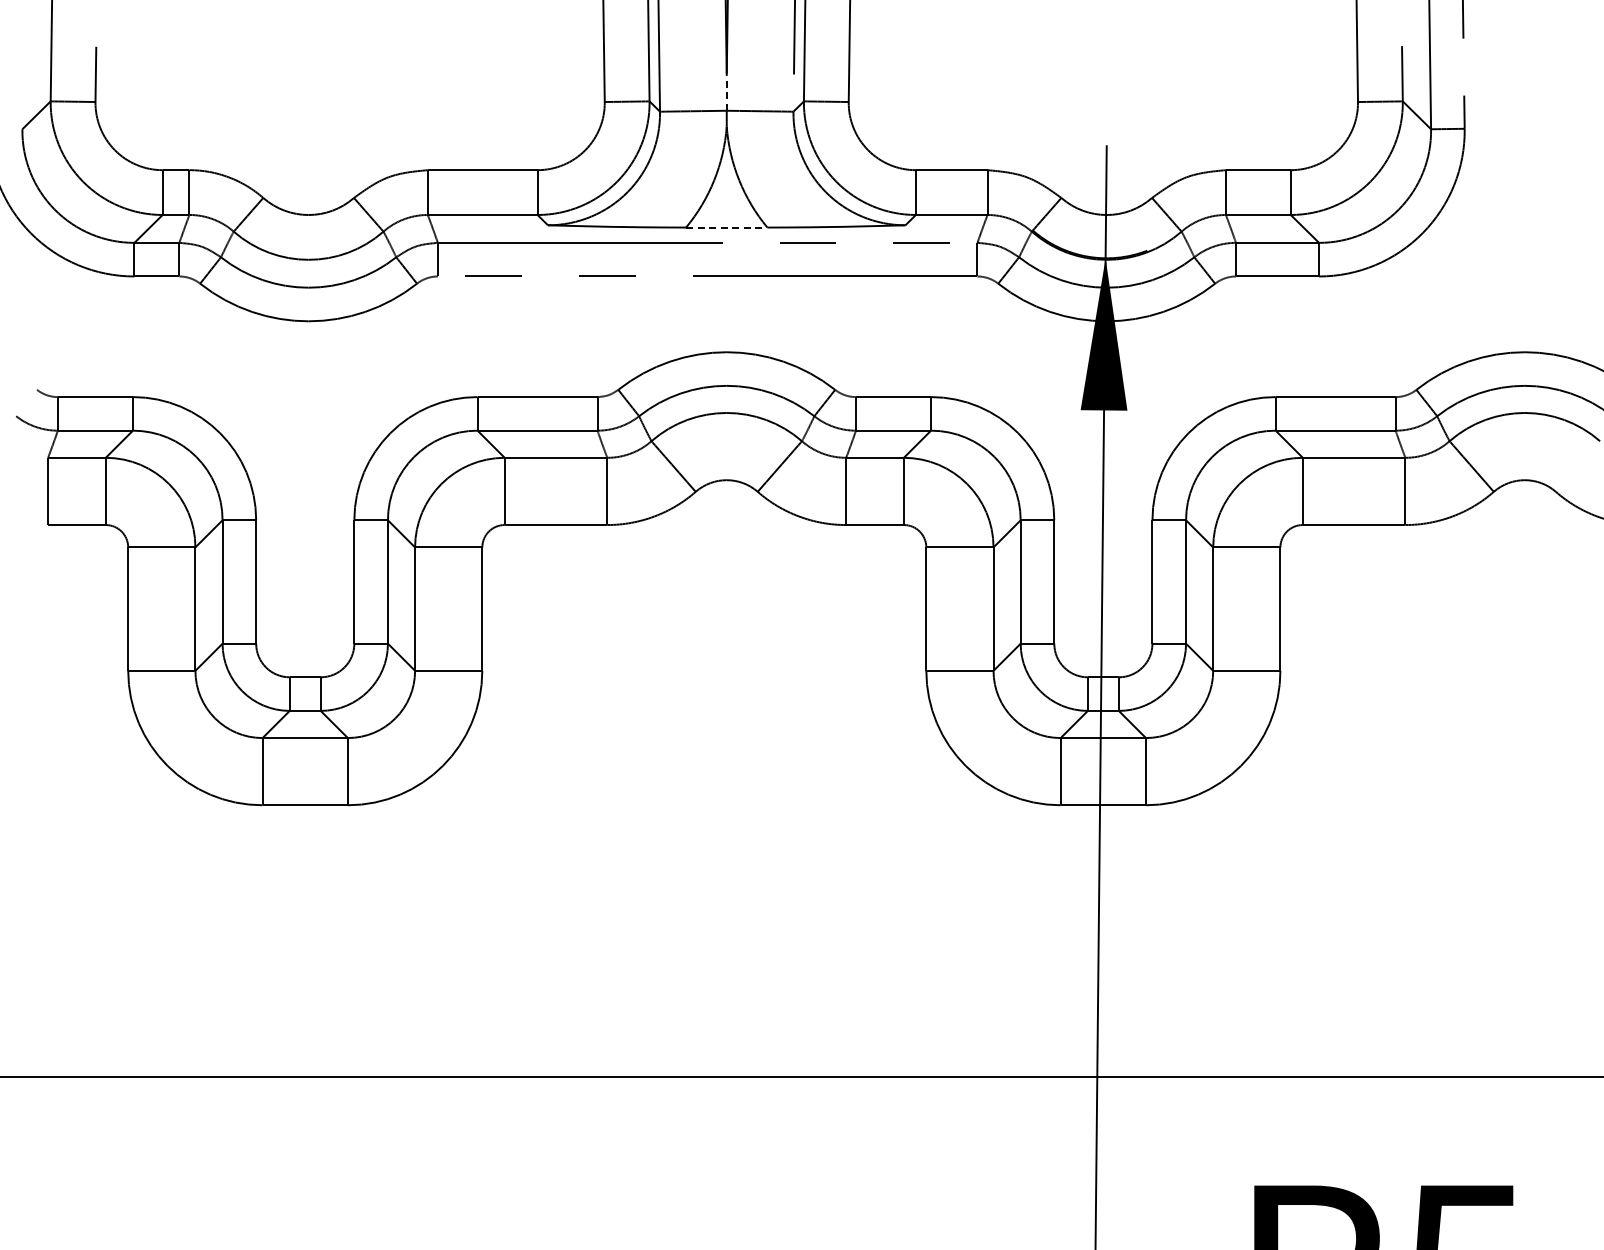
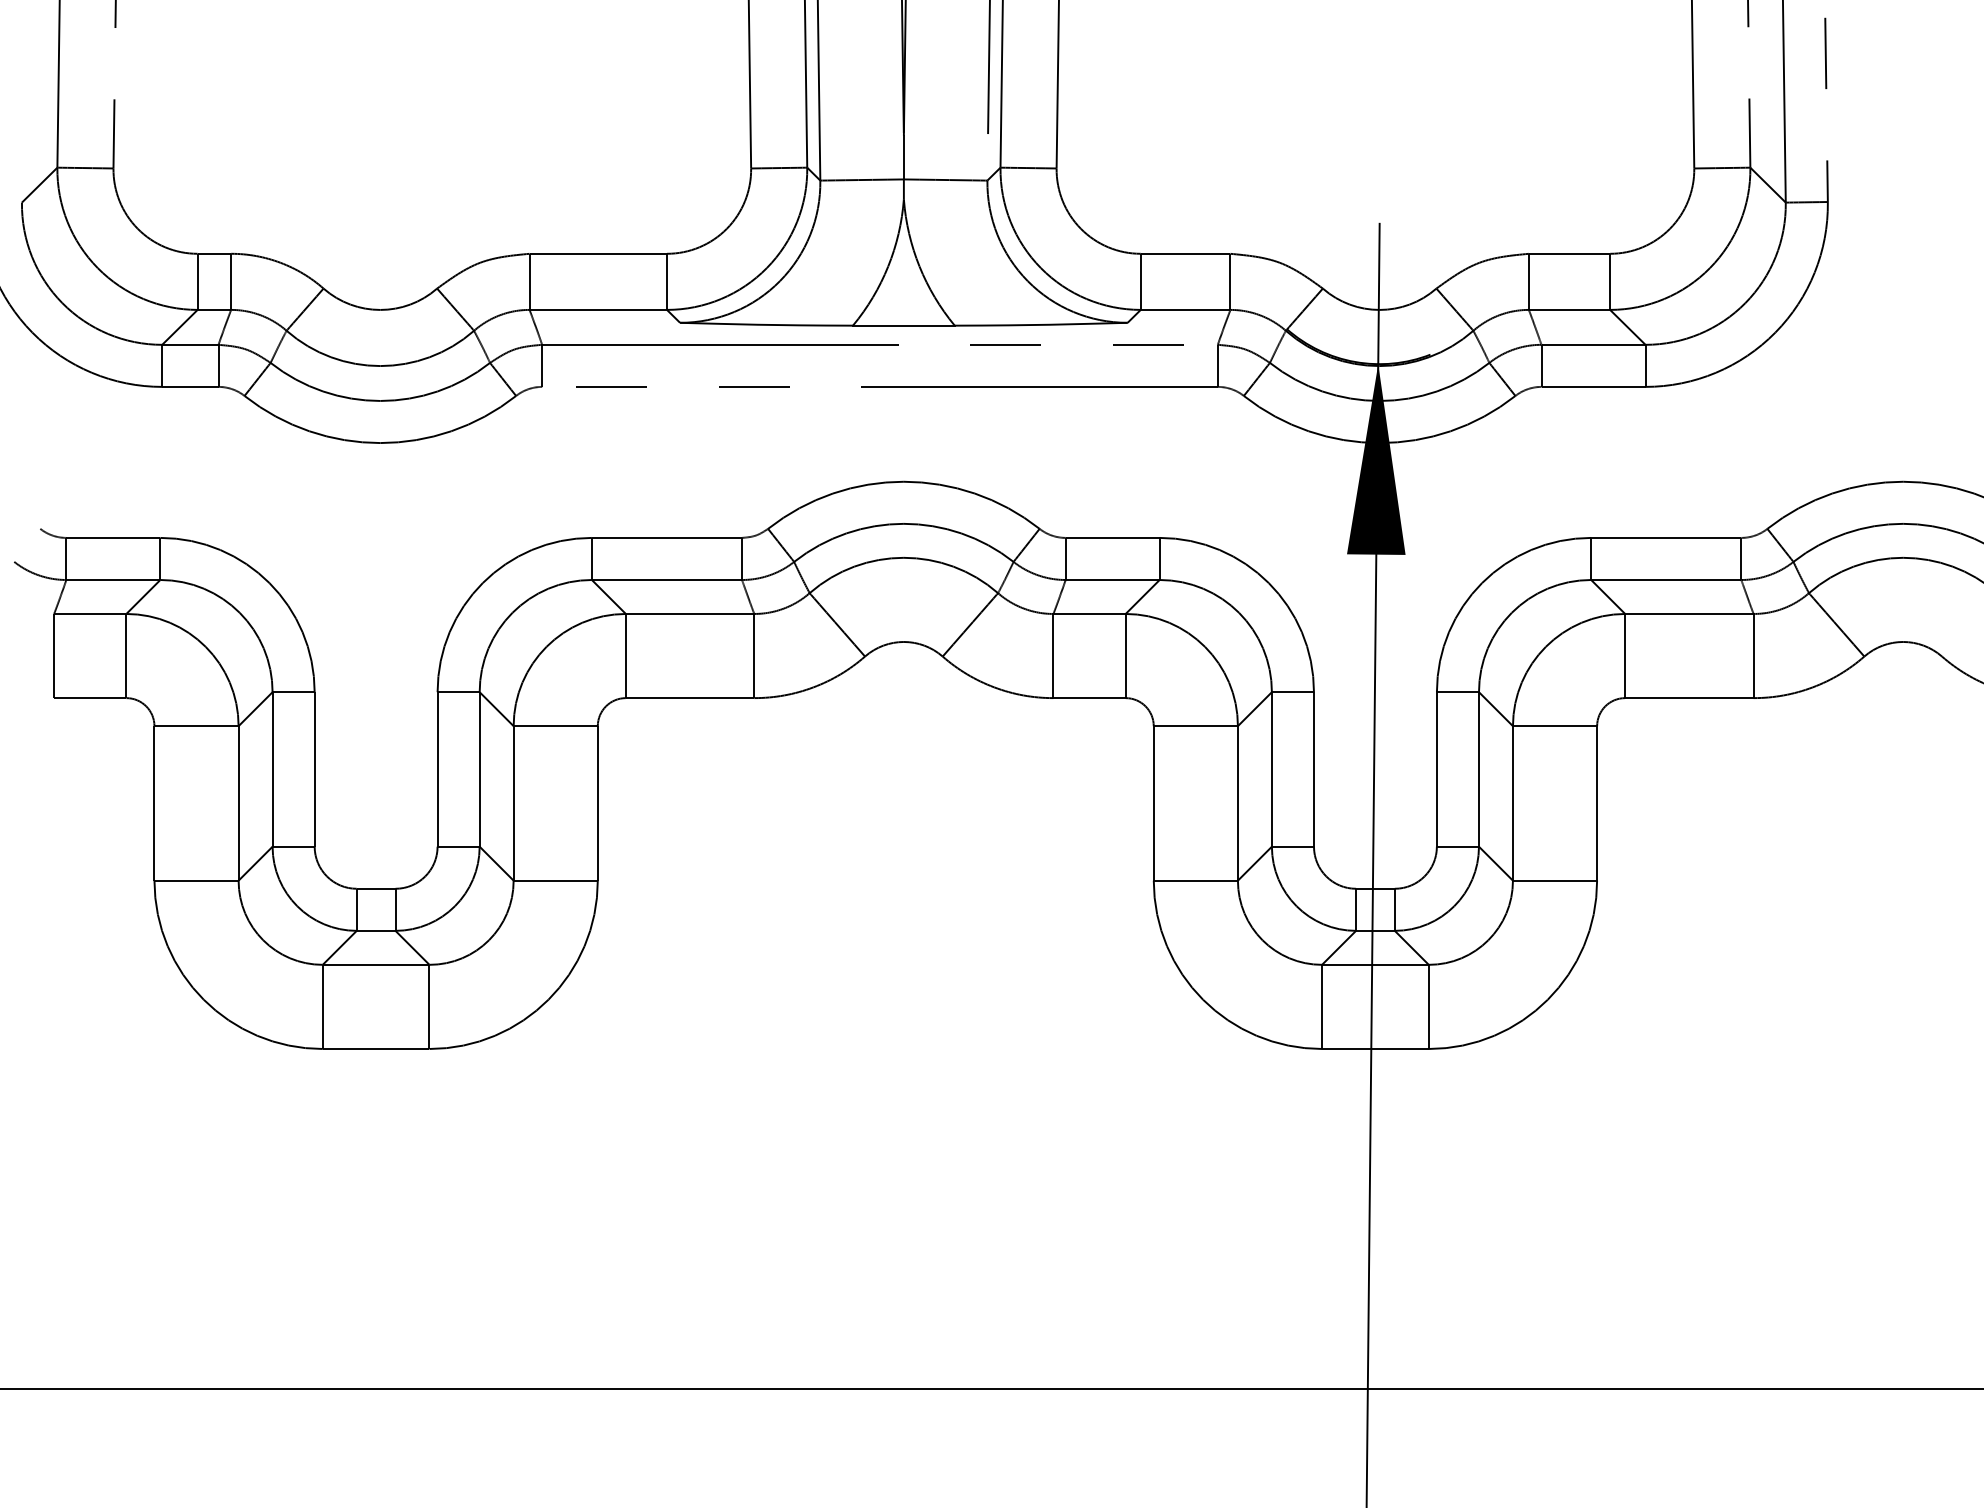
line: (726, 92) -> (903, 156), dashed -> solid
line: (726, 227) -> (903, 325), dashed -> solid

